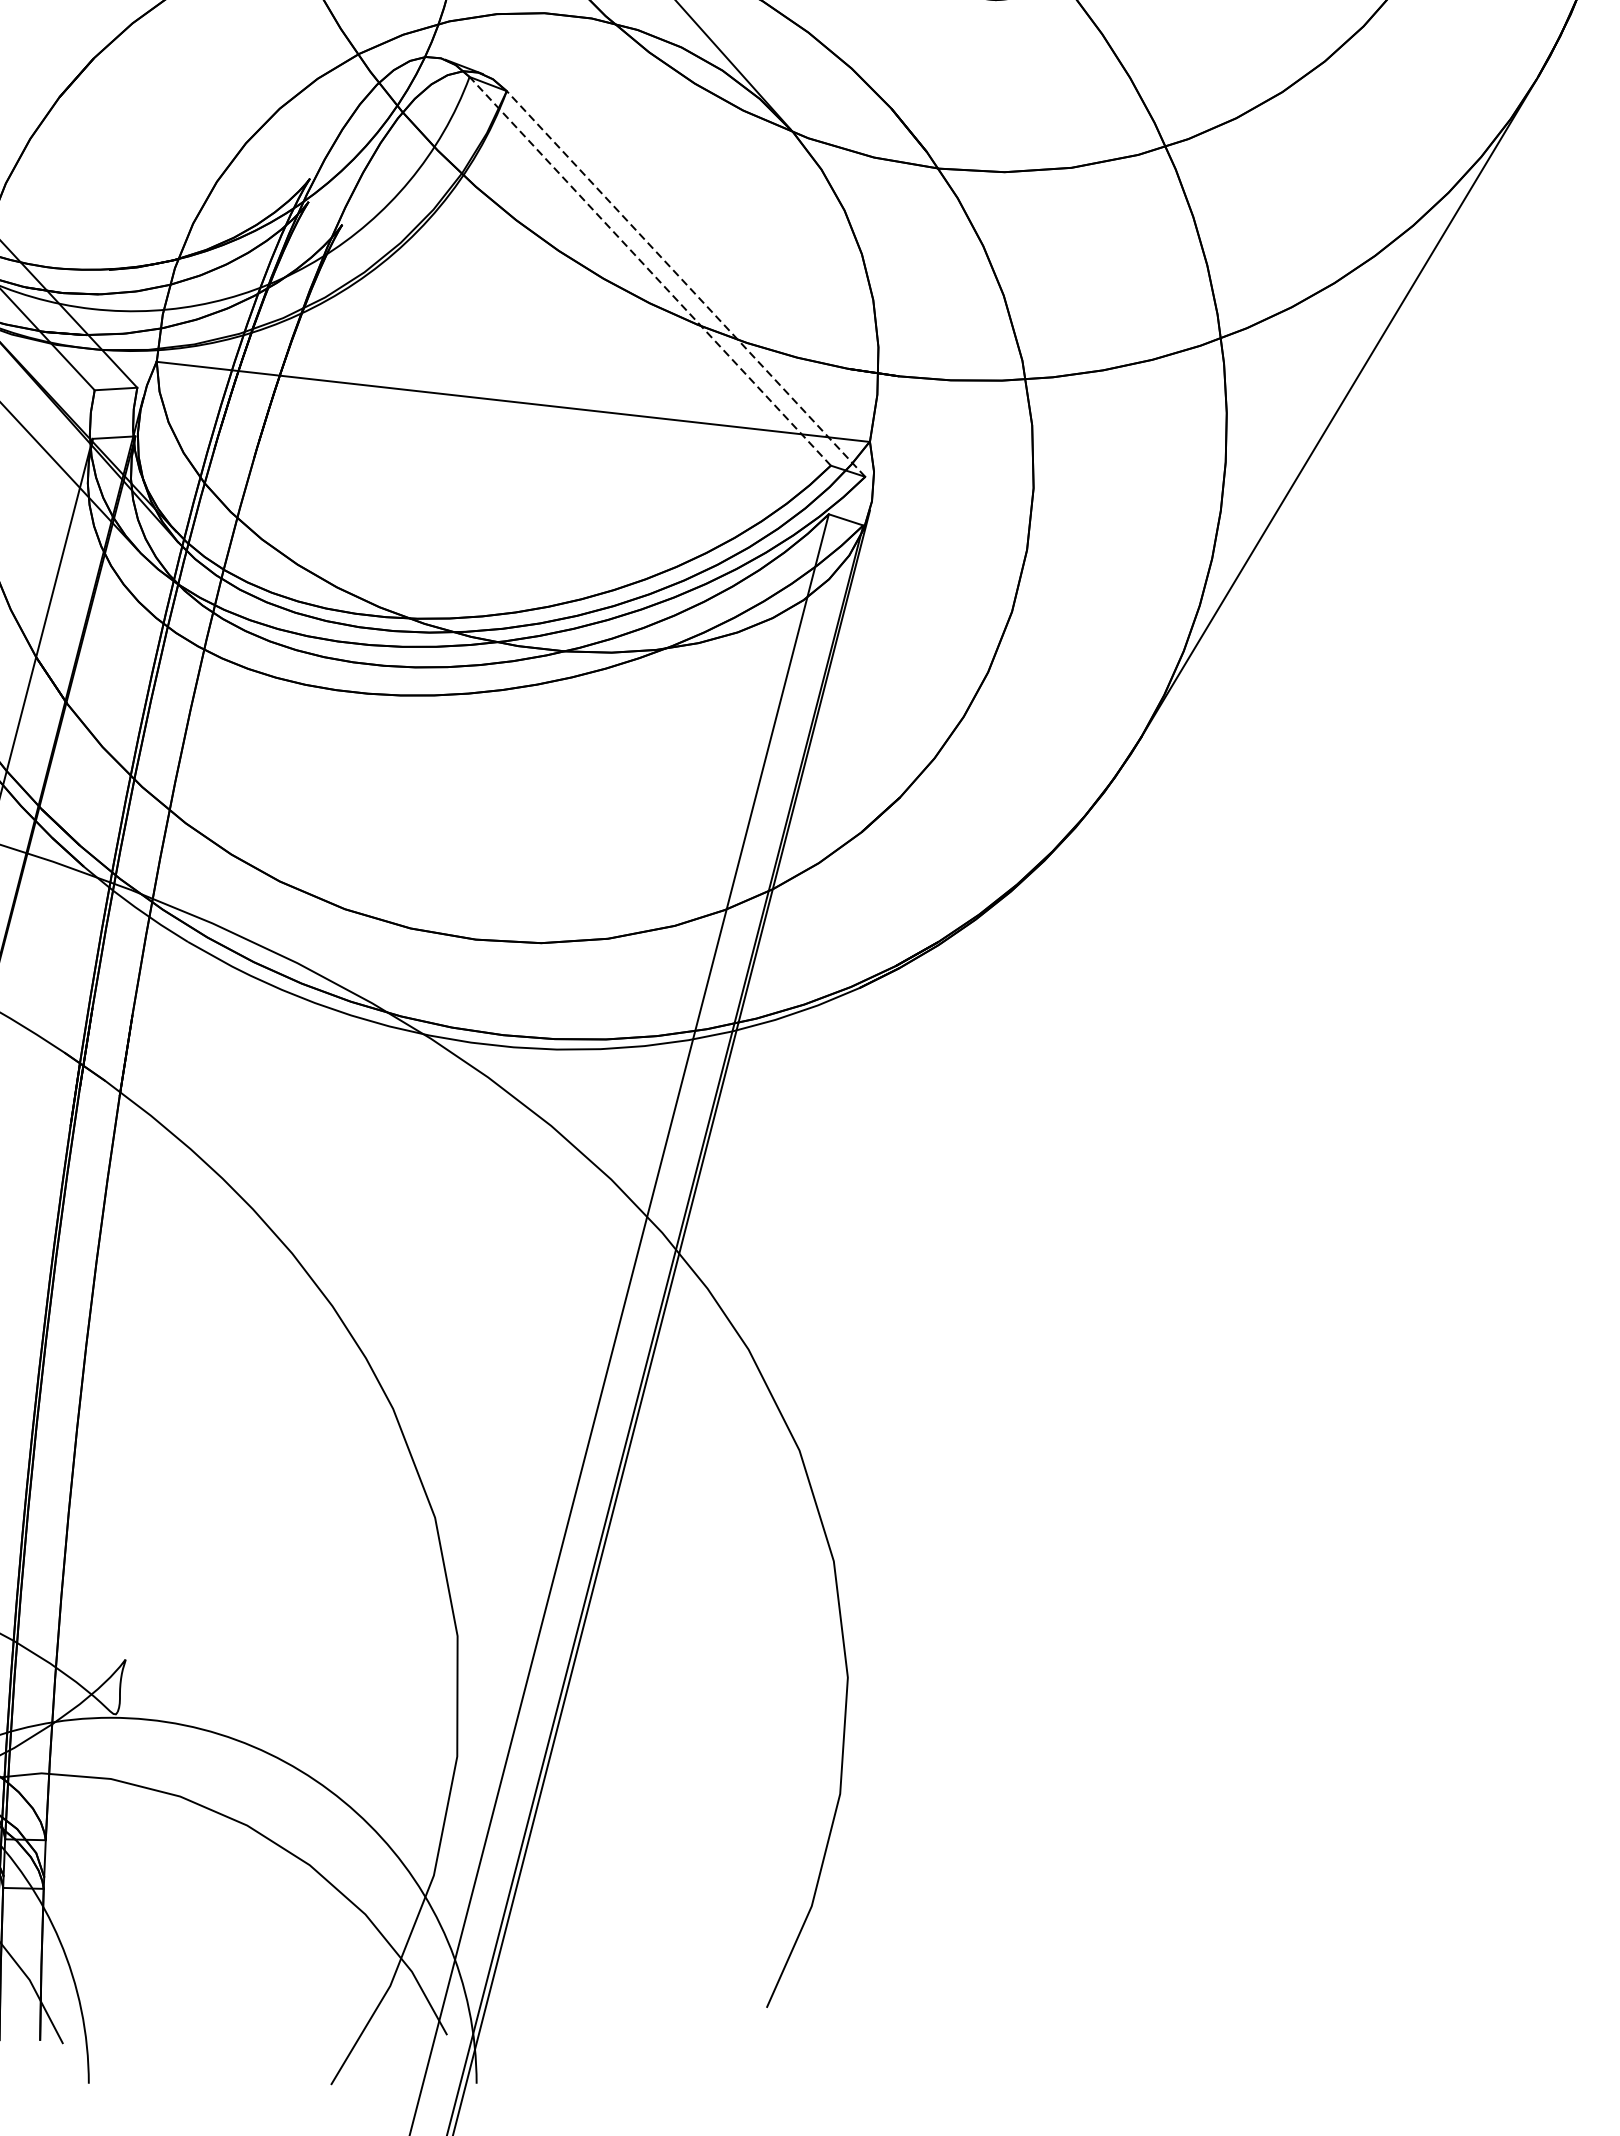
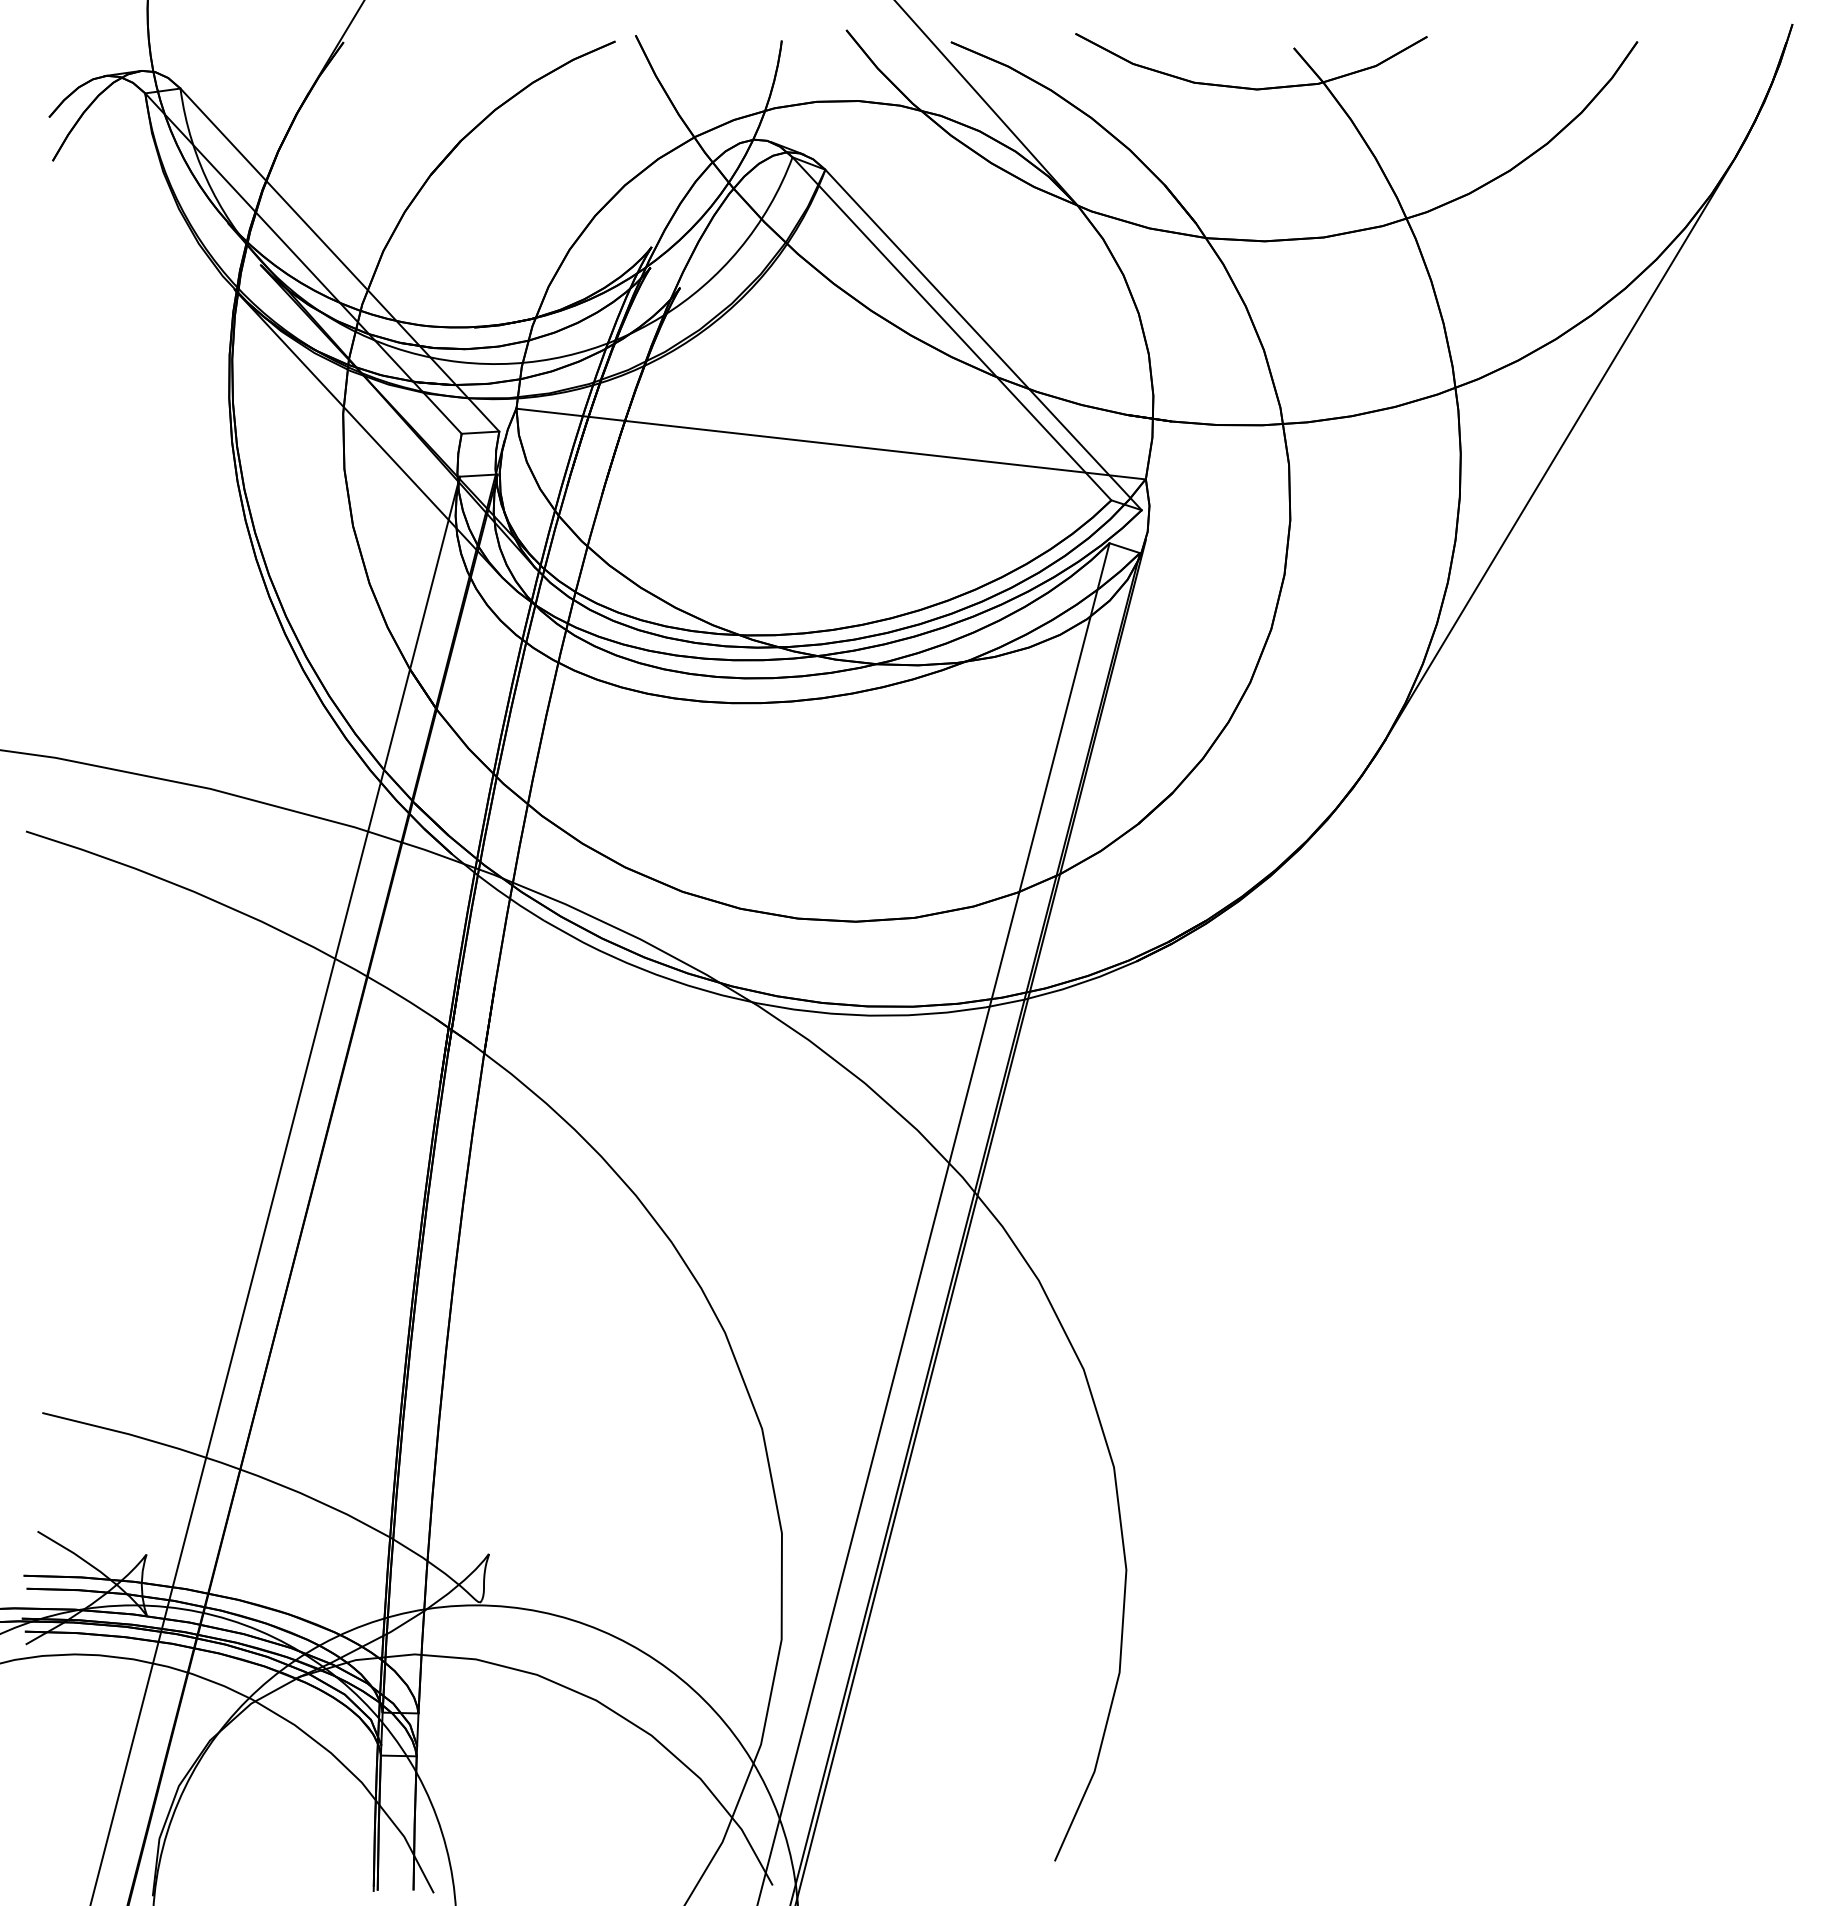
line: (649, 270) -> (951, 328), dashed -> solid
line: (685, 283) -> (983, 339), dashed -> solid

